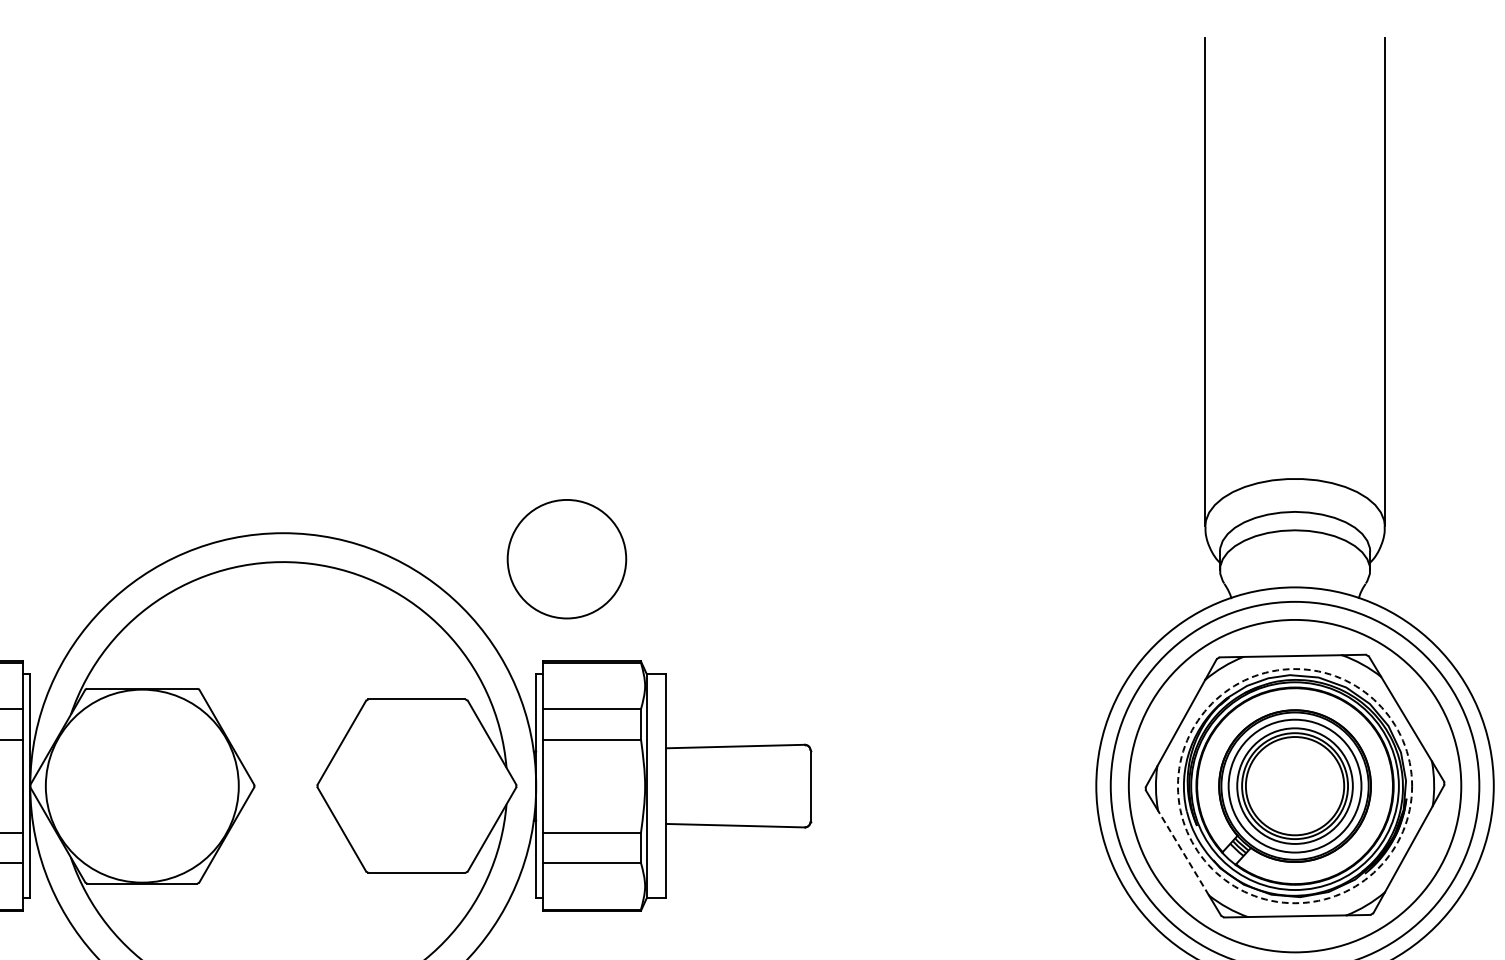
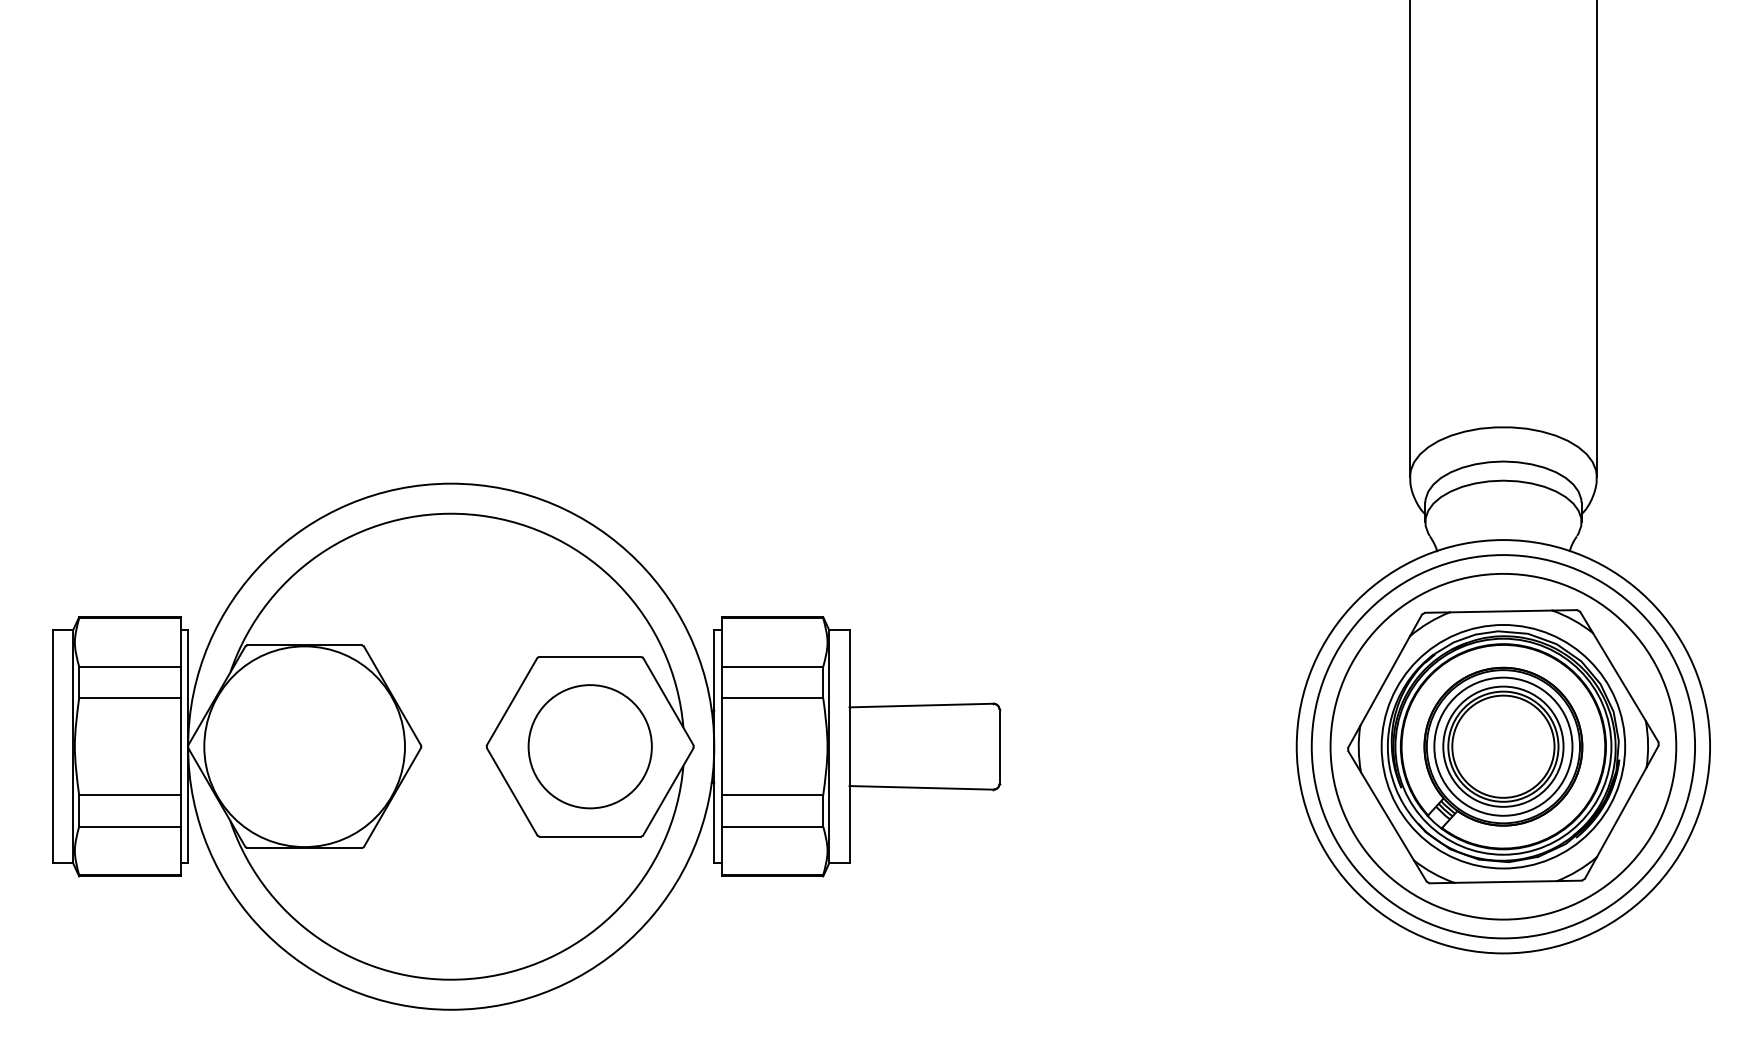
circle: (566, 558) -> (589, 746), moved
circle: (1295, 785) -> (1503, 746), dashed -> solid
line: (1183, 852) -> (1387, 815), dashed -> solid

